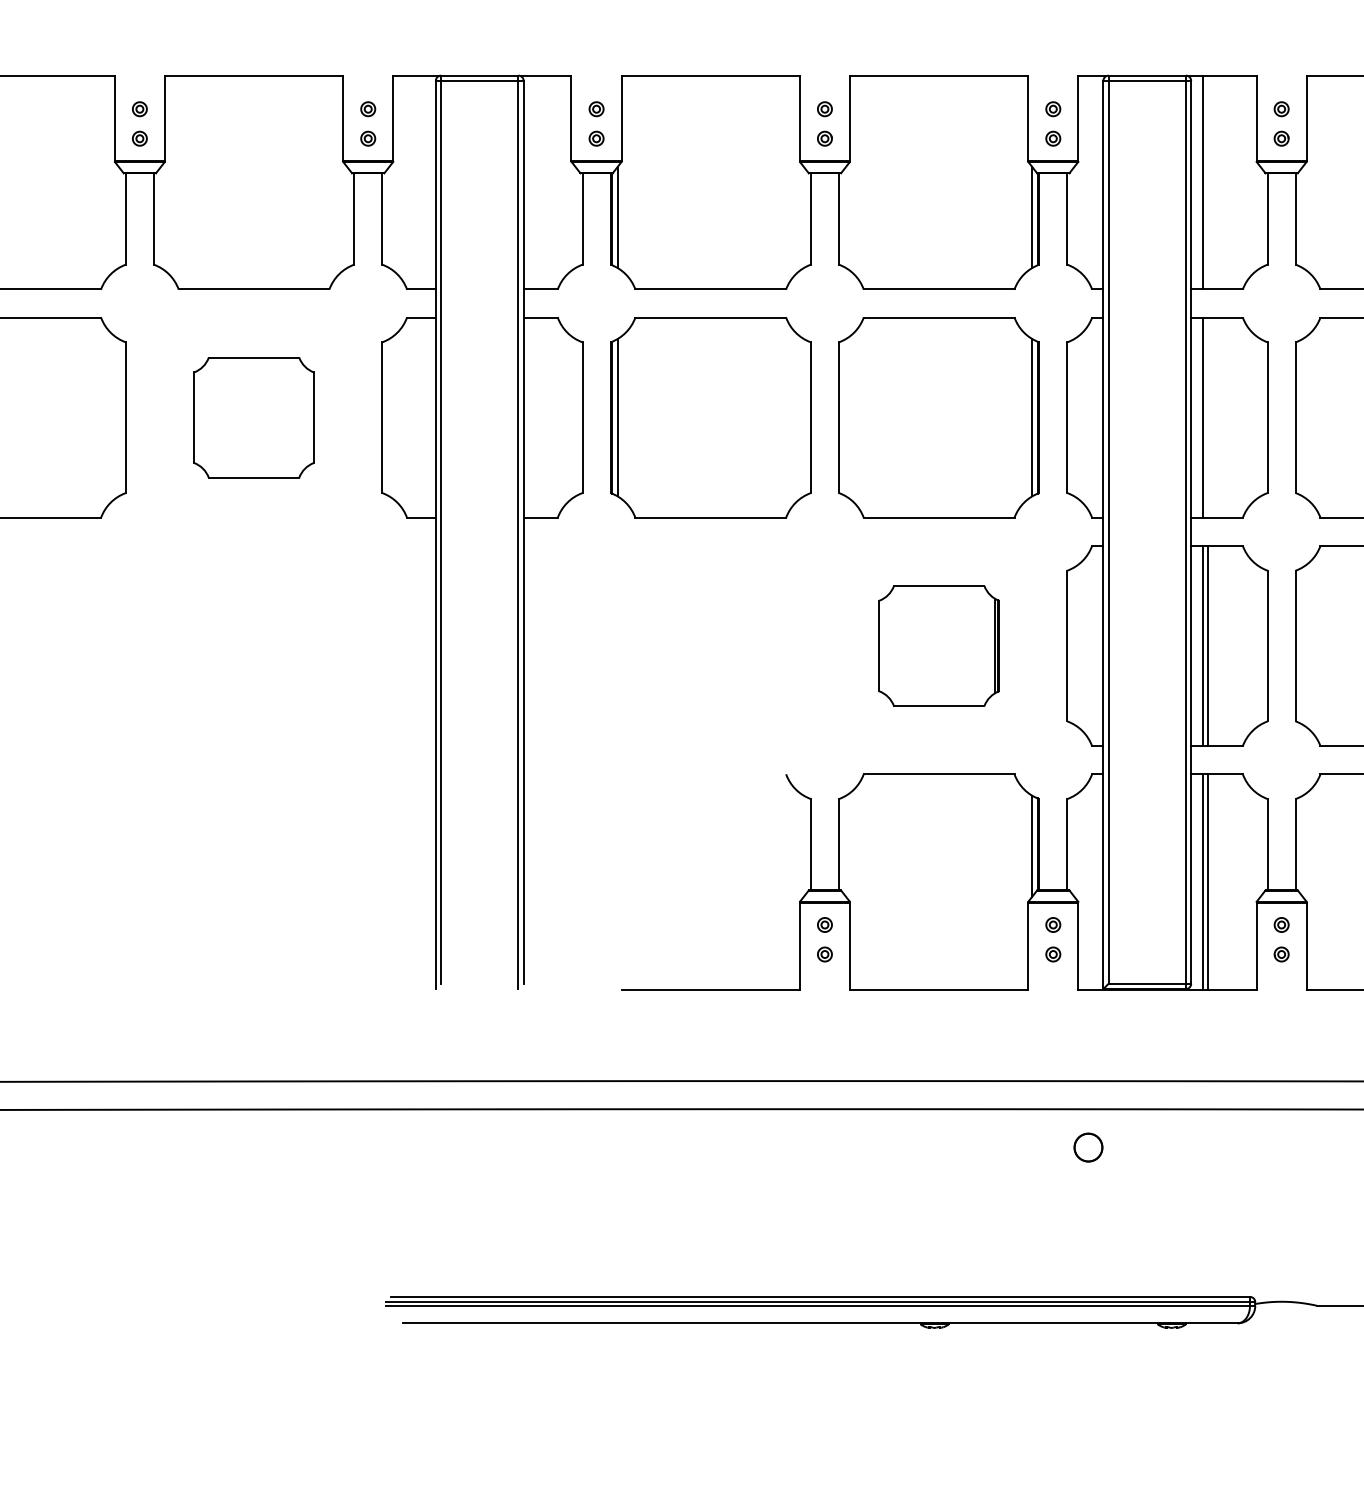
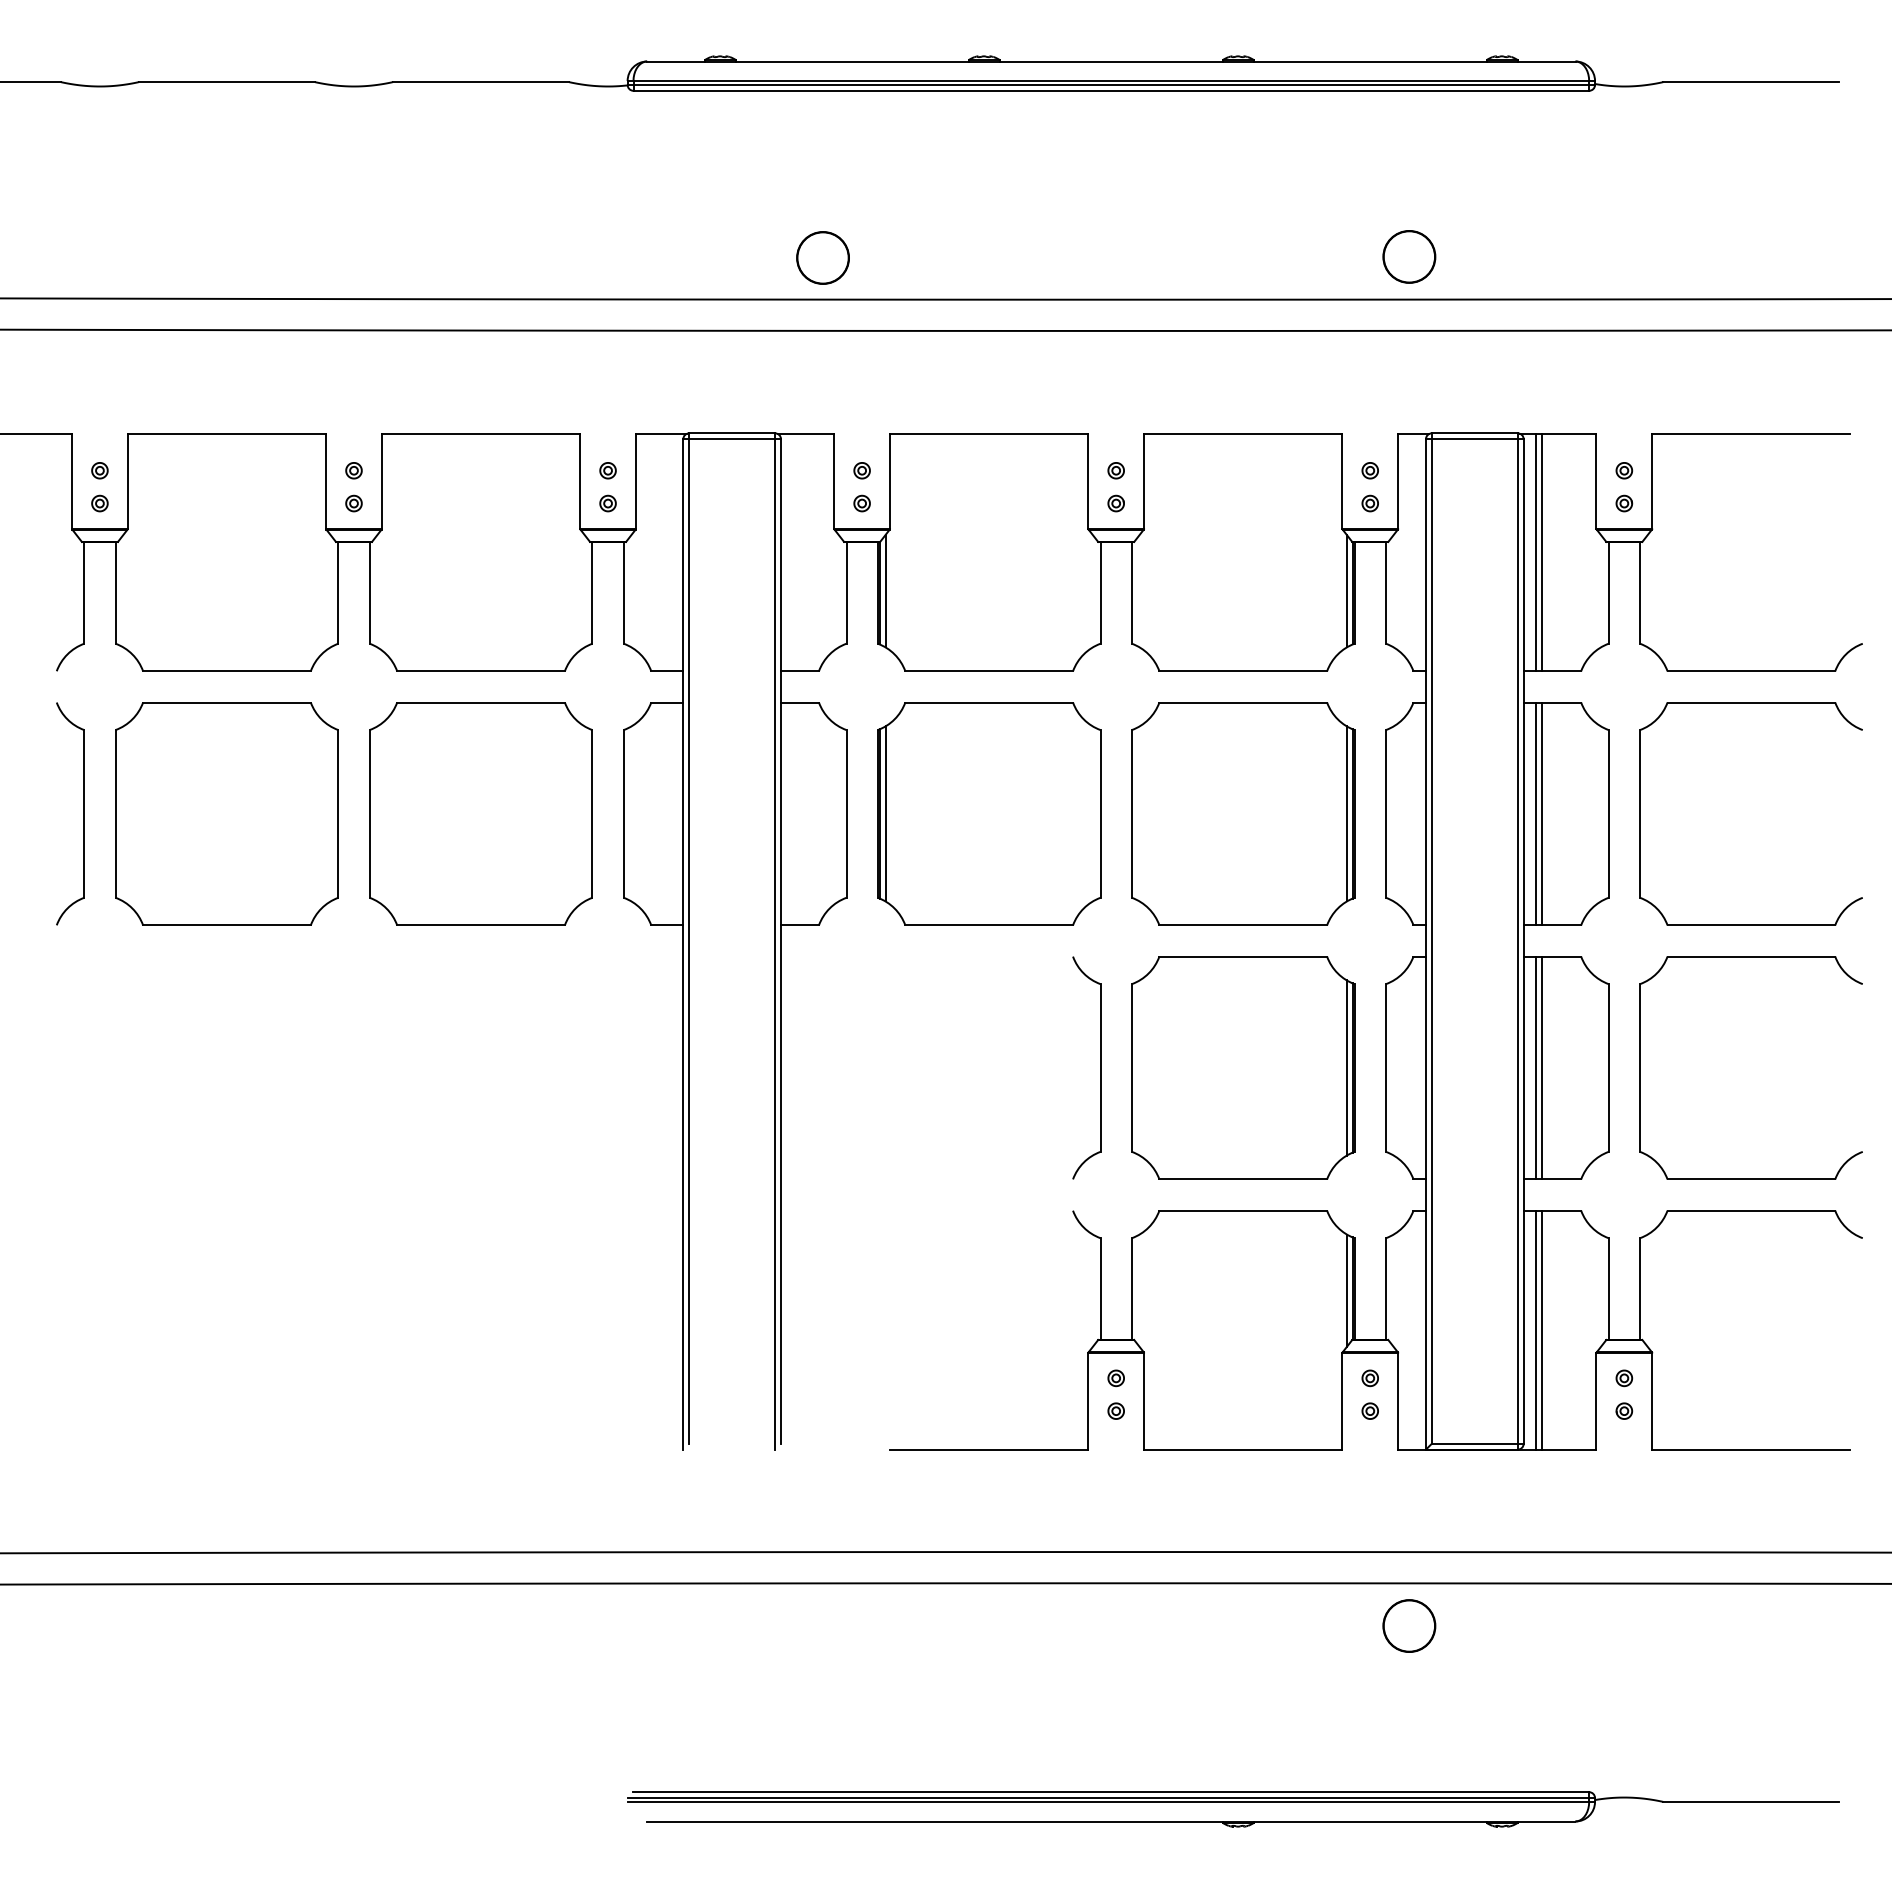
line: (1208, 182) -> (1542, 552), added
part: (253, 417) -> (480, 813), size x1.67
line: (1208, 417) -> (1542, 813), added
part: (810, 645) -> (1100, 1067), added
part: (939, 645) -> (1243, 1067), size x1.67
part: (1088, 1147) -> (1409, 1625), size x1.67

